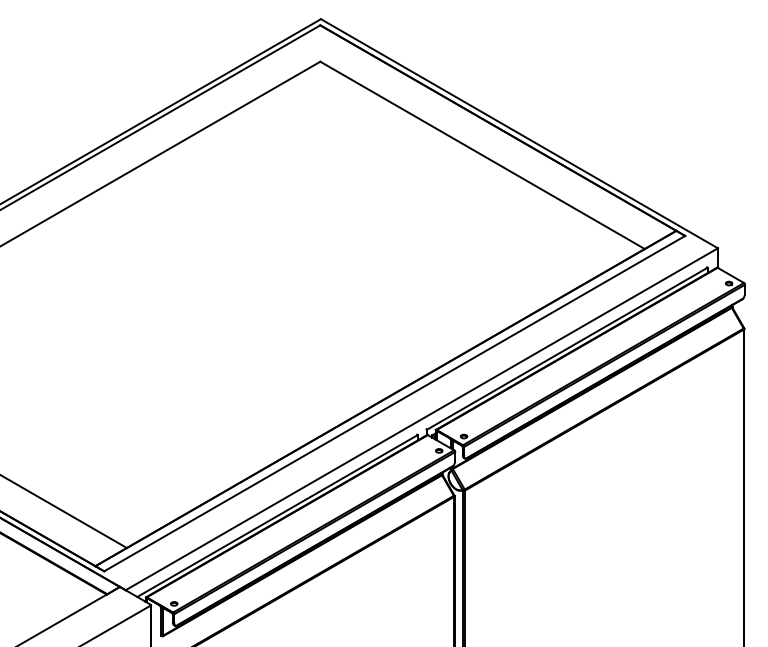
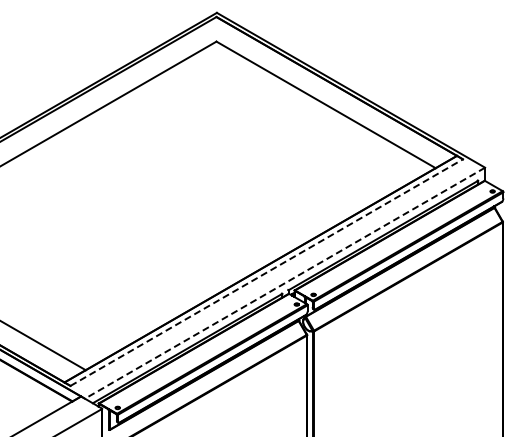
line: (394, 403) -> (266, 272), solid -> dashed
line: (421, 419) -> (284, 283), solid -> dashed

